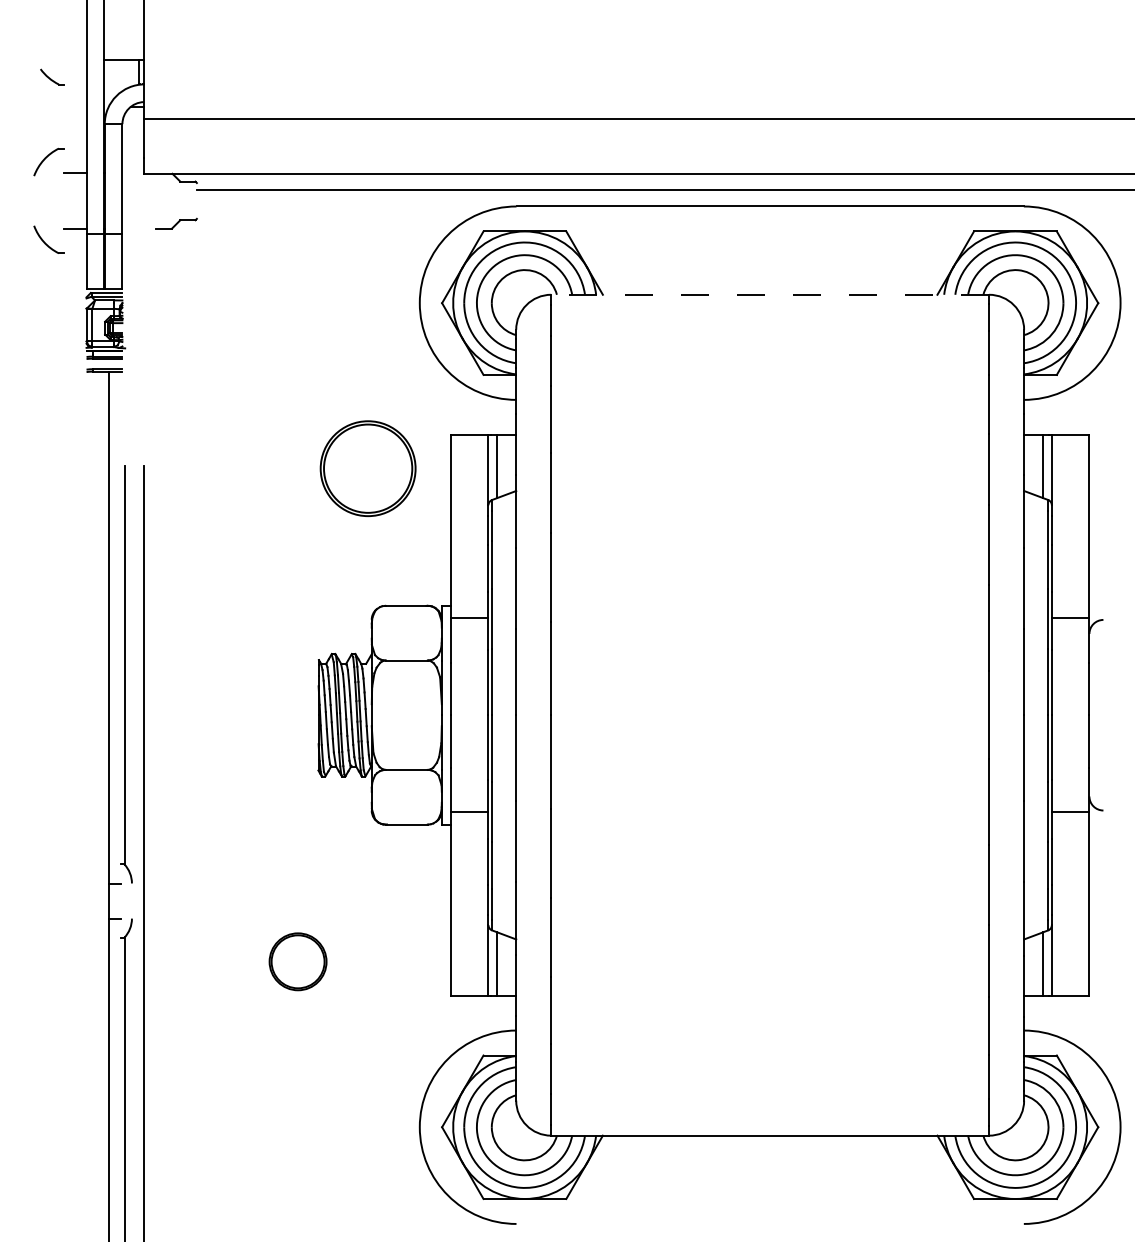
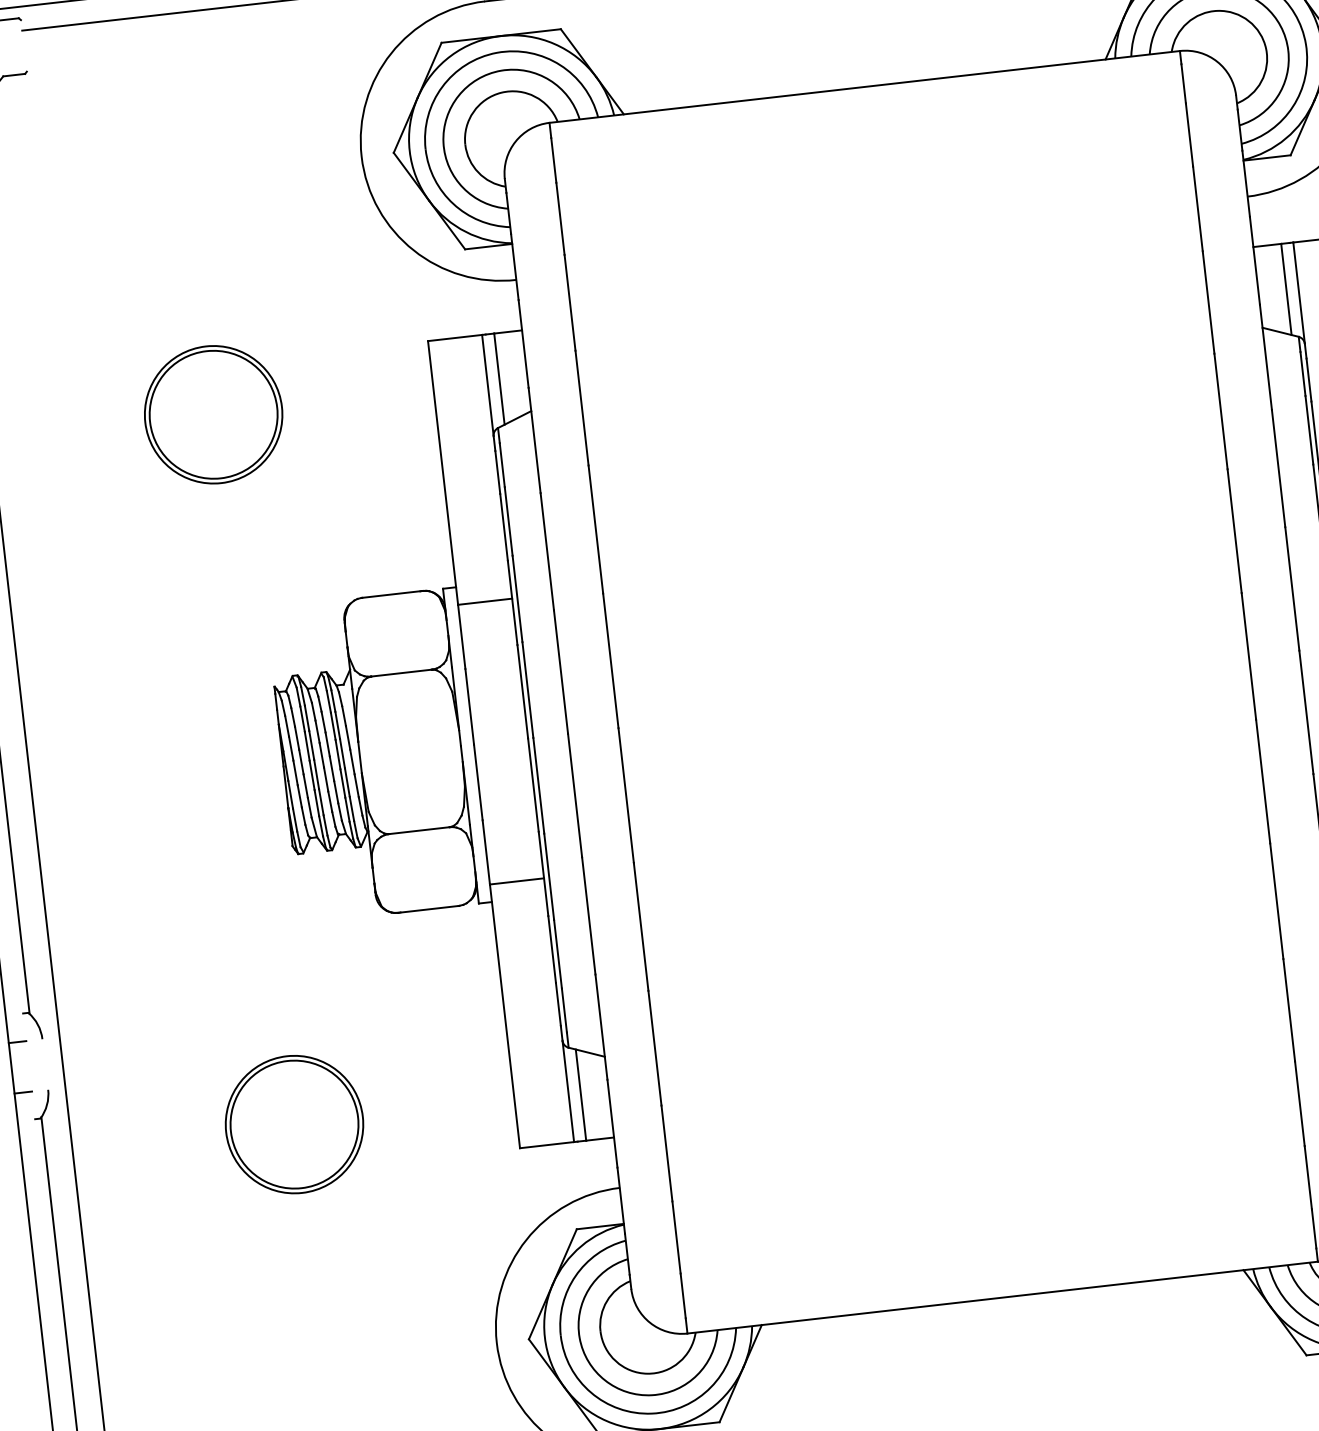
line: (770, 294) -> (865, 86), dashed -> solid
part: (367, 468) -> (212, 414), moved
part: (297, 961) -> (293, 1124), size x1.67

